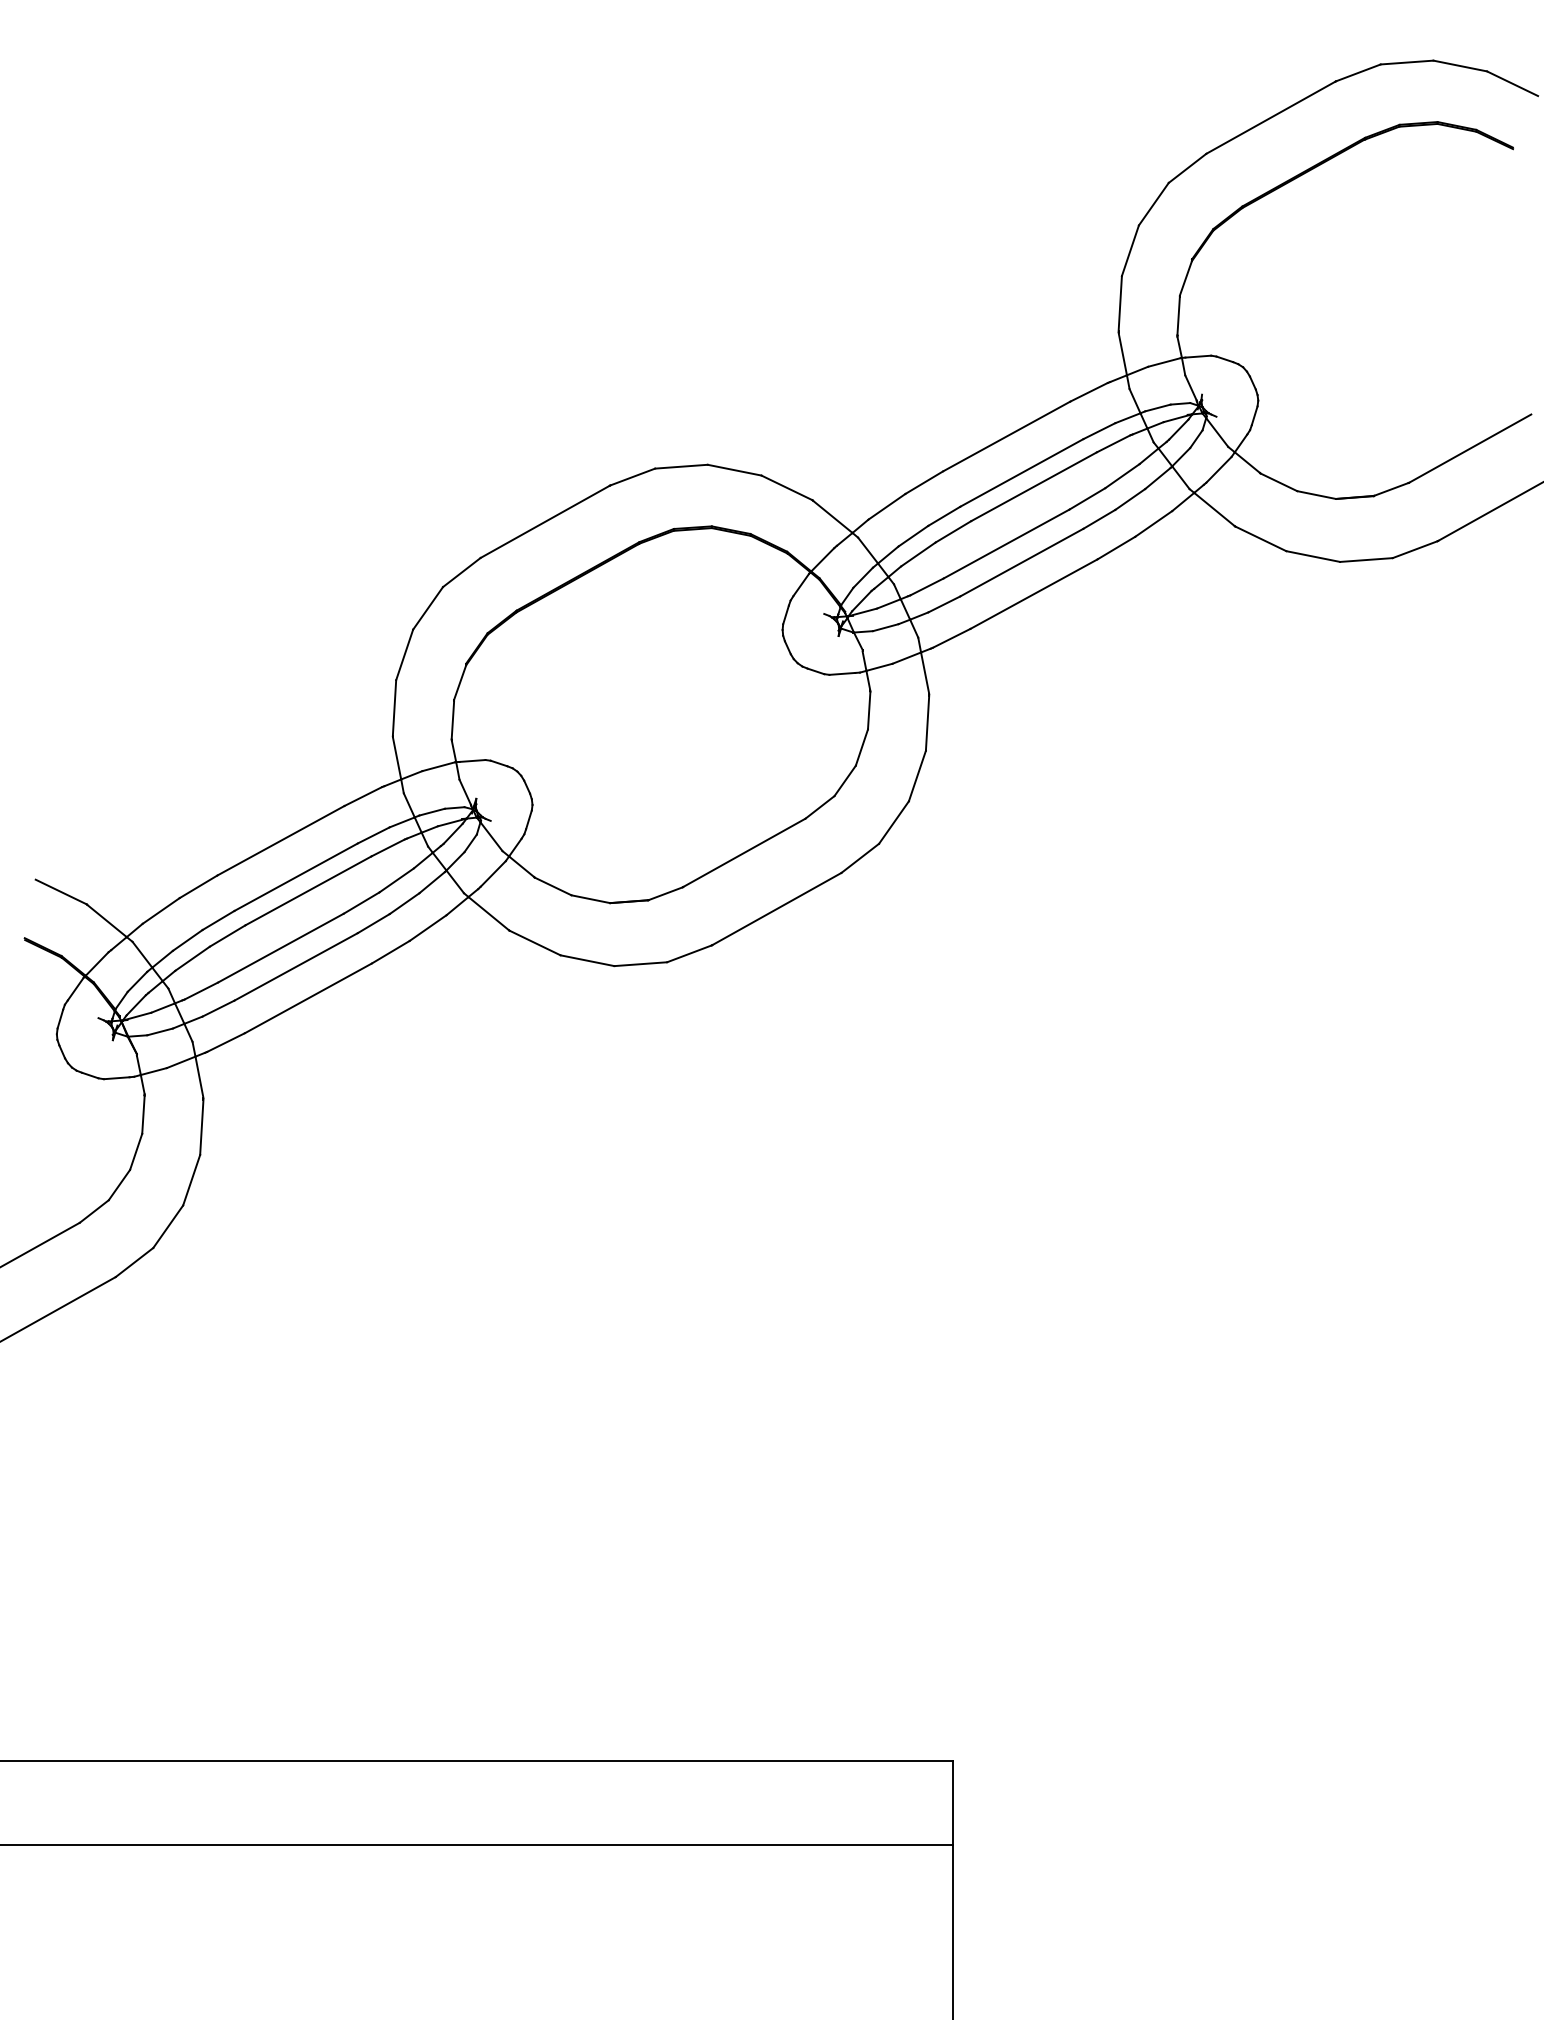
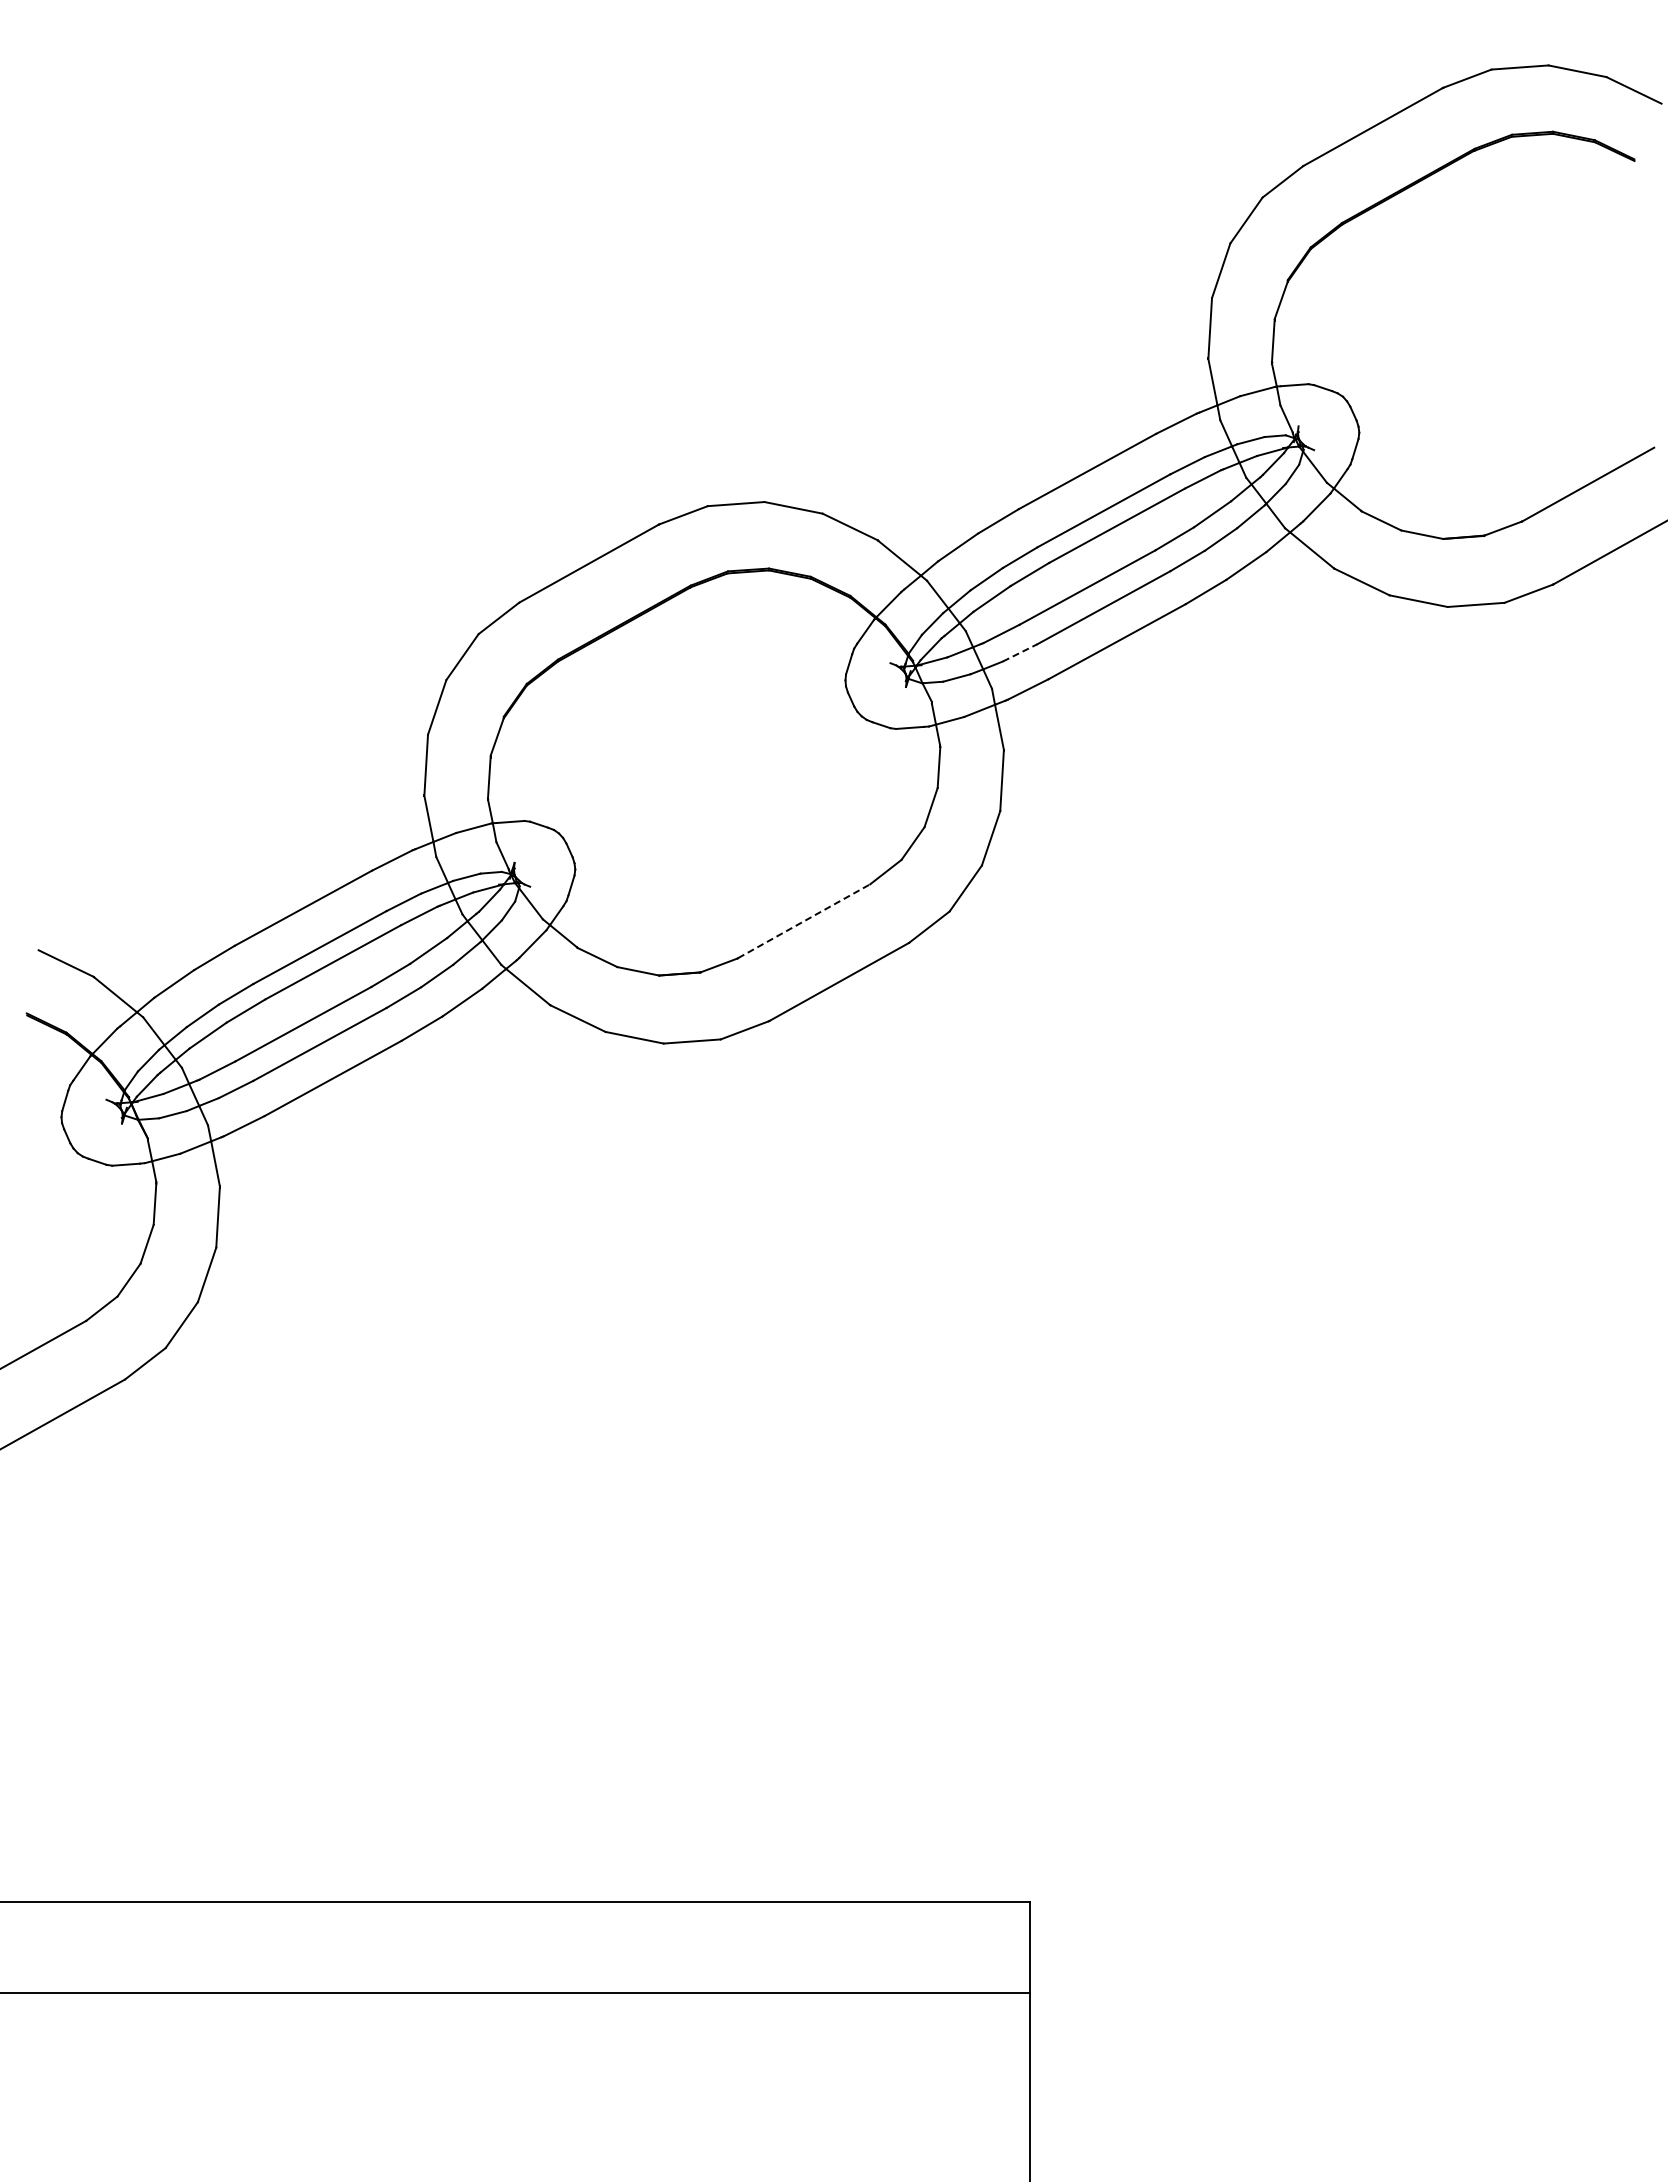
line: (944, 604) -> (1020, 652), solid -> dashed
line: (744, 853) -> (804, 921), solid -> dashed

